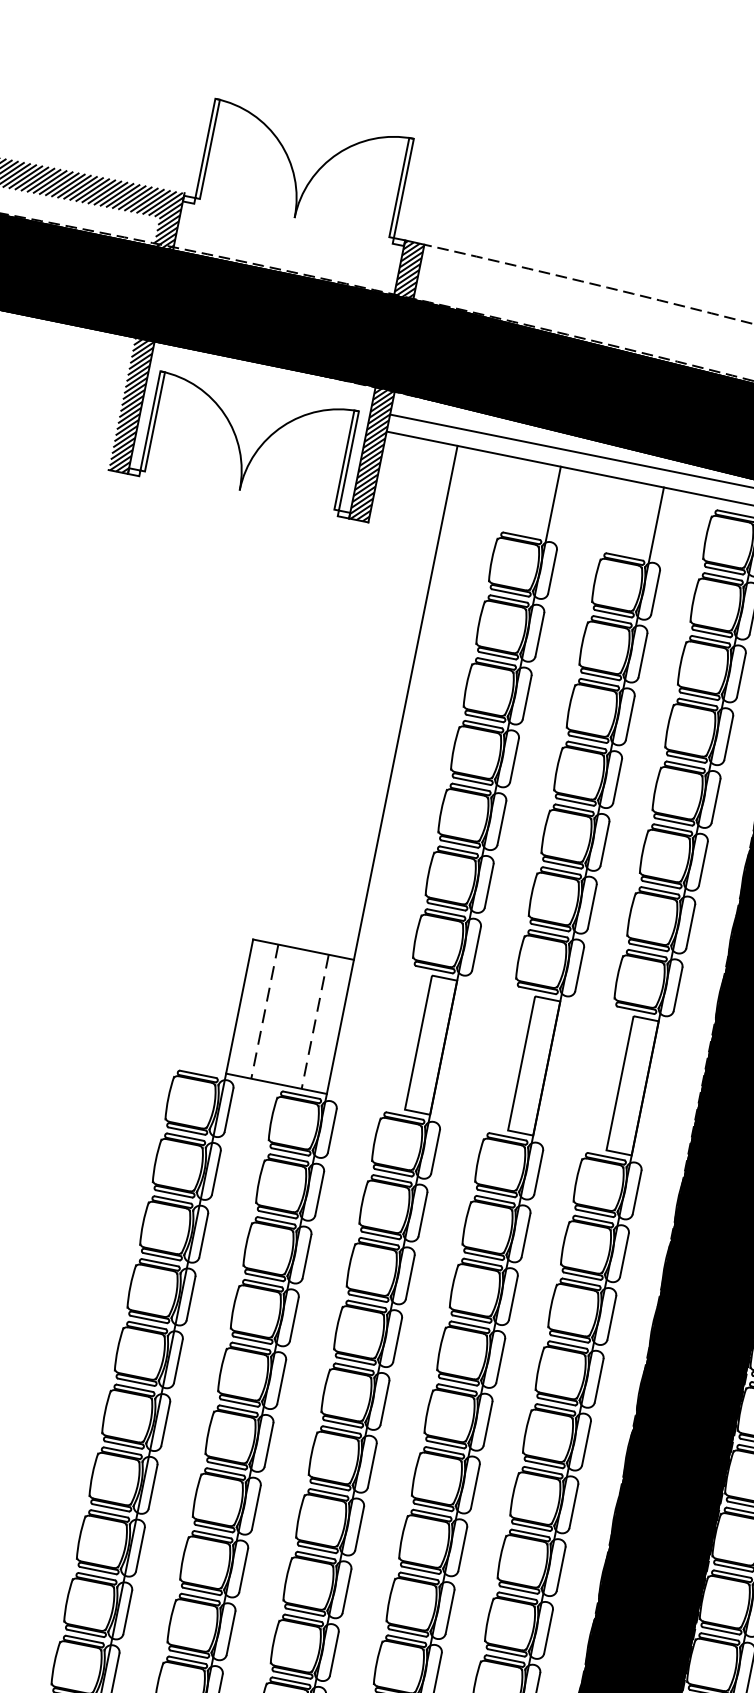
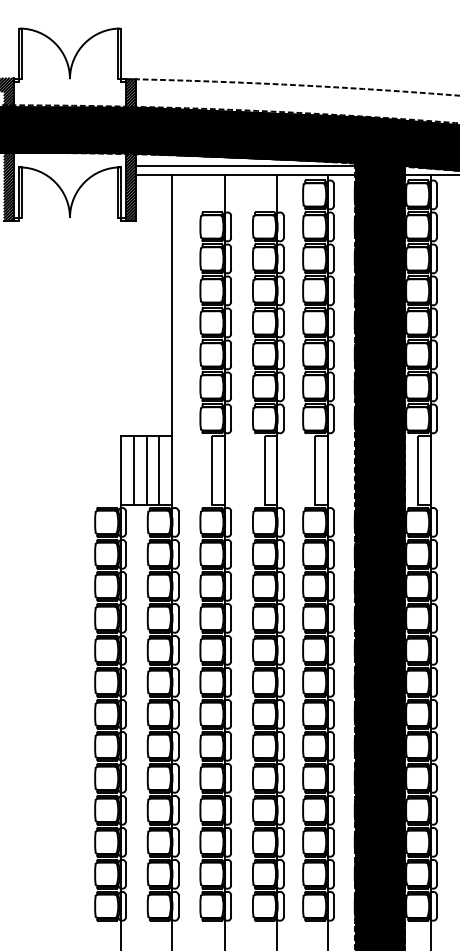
line: (264, 1013) -> (133, 471), dashed -> solid
line: (289, 1016) -> (146, 470), added
line: (315, 1023) -> (159, 471), dashed -> solid

